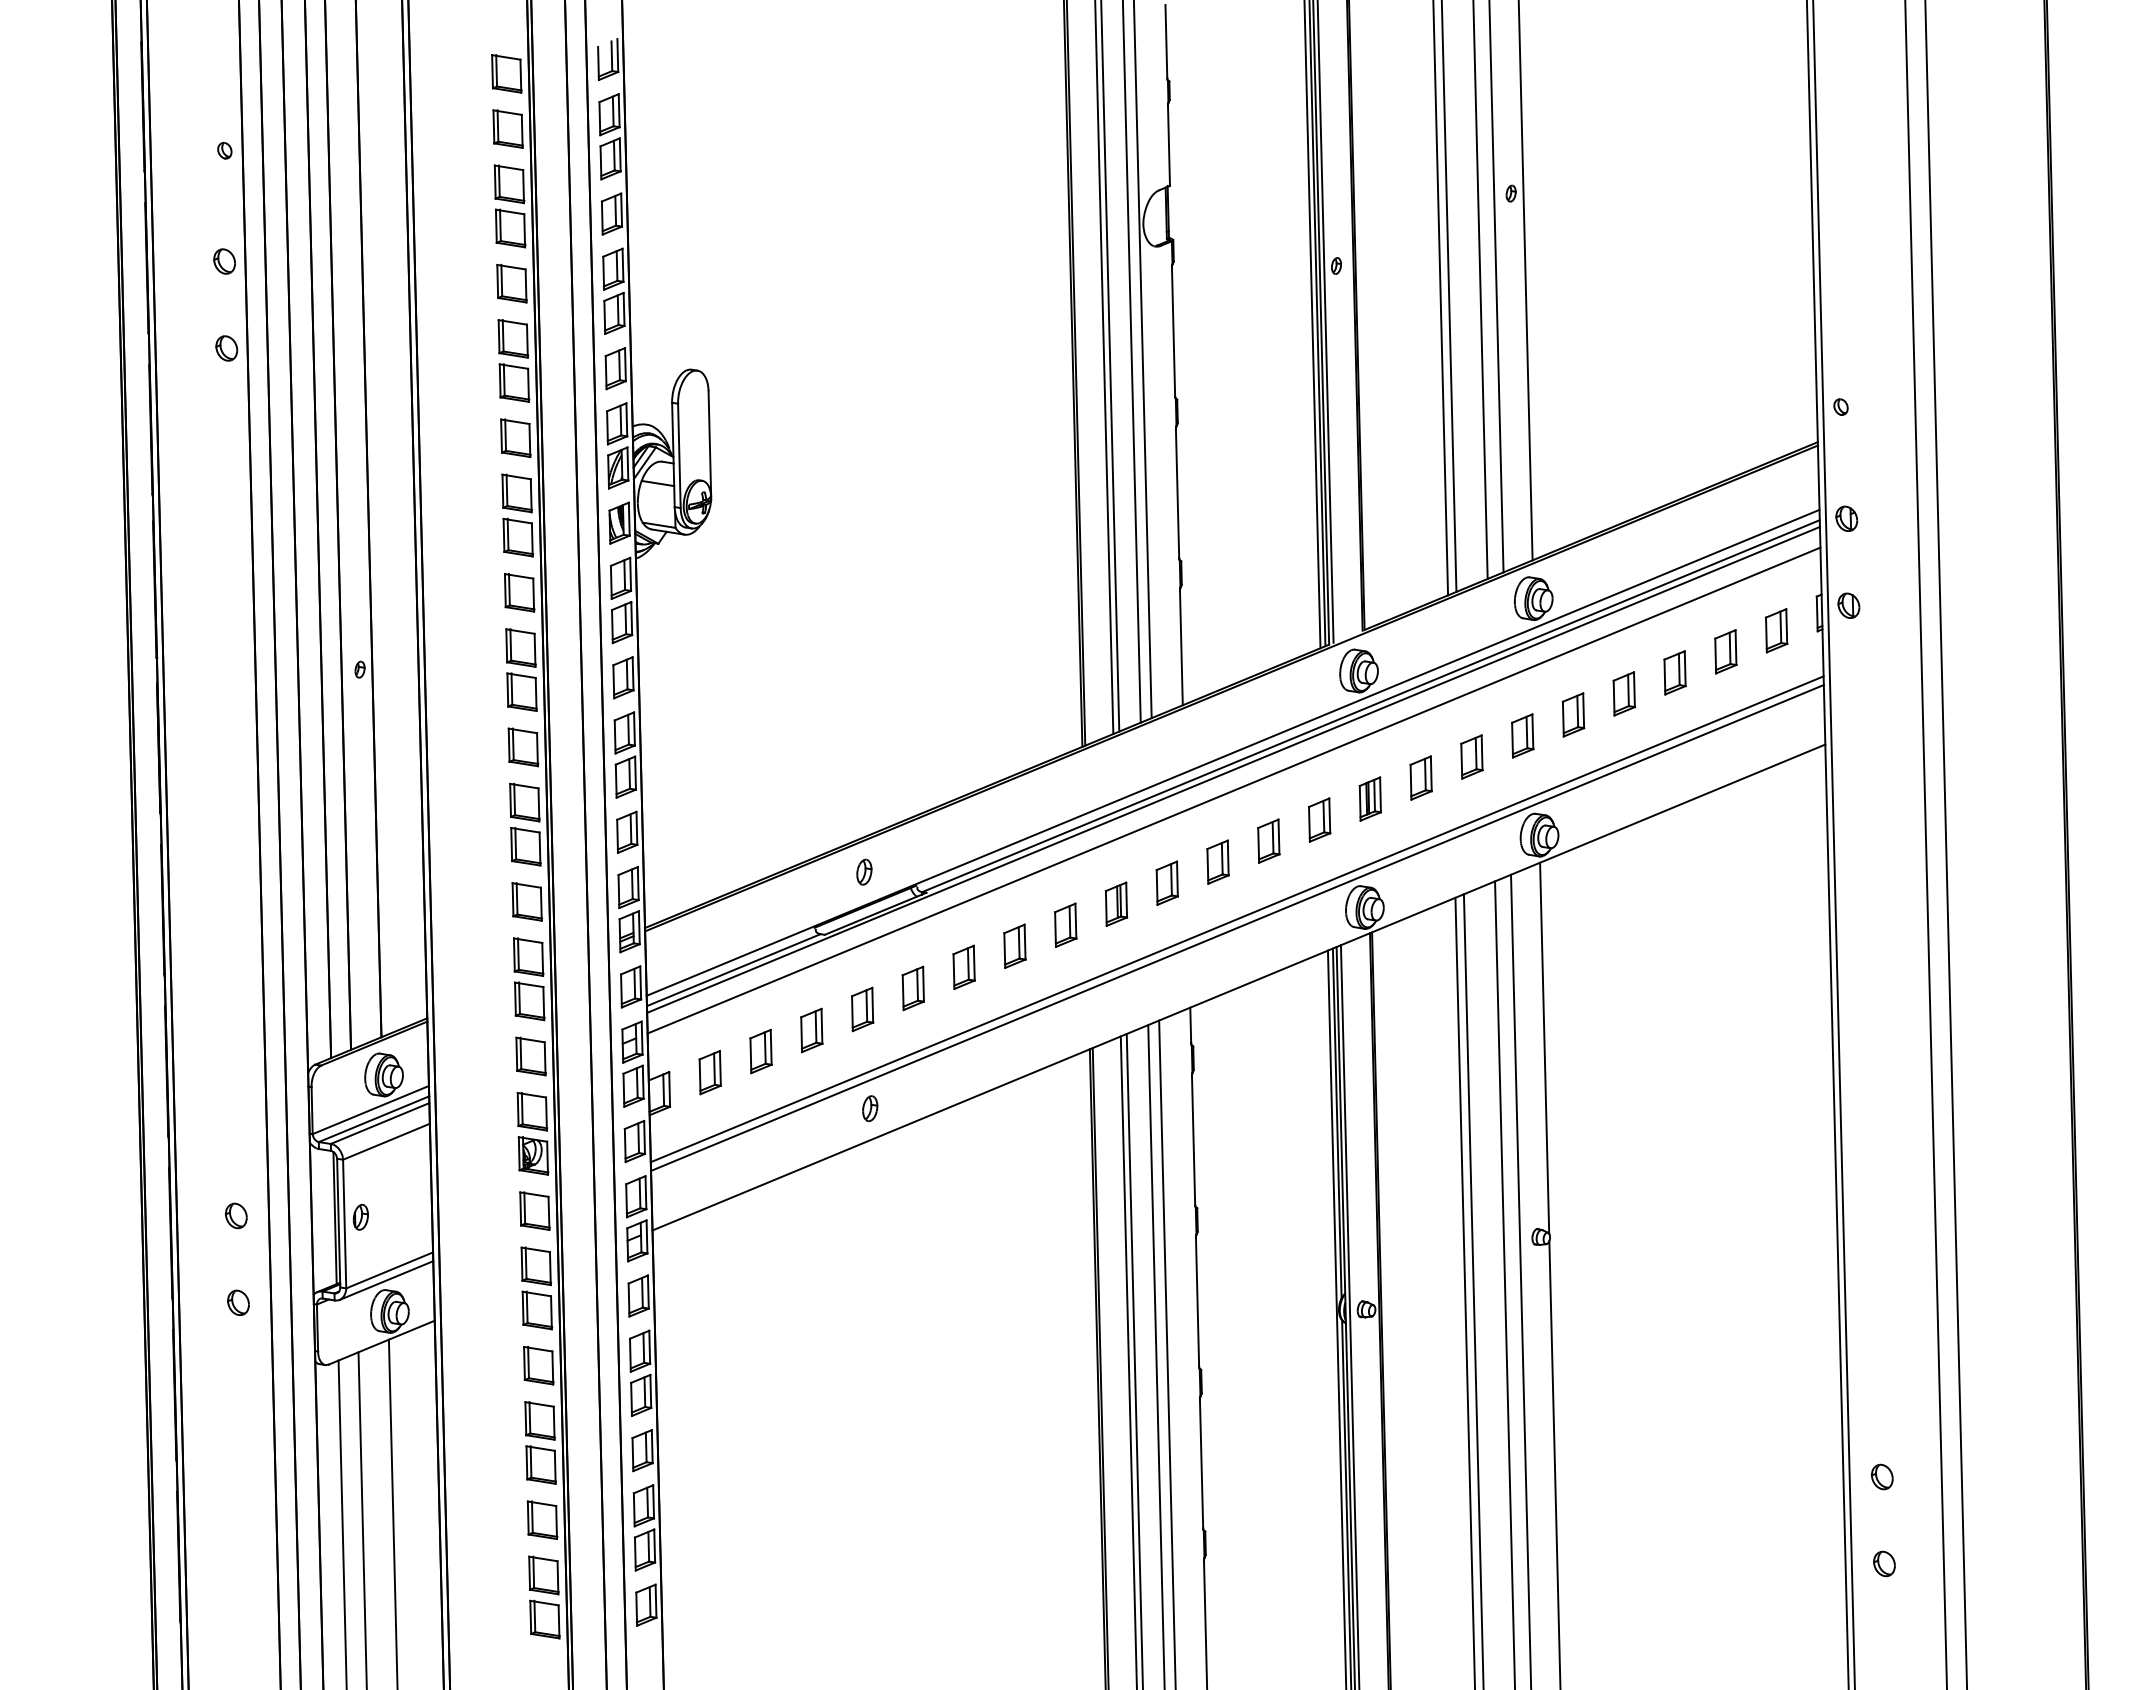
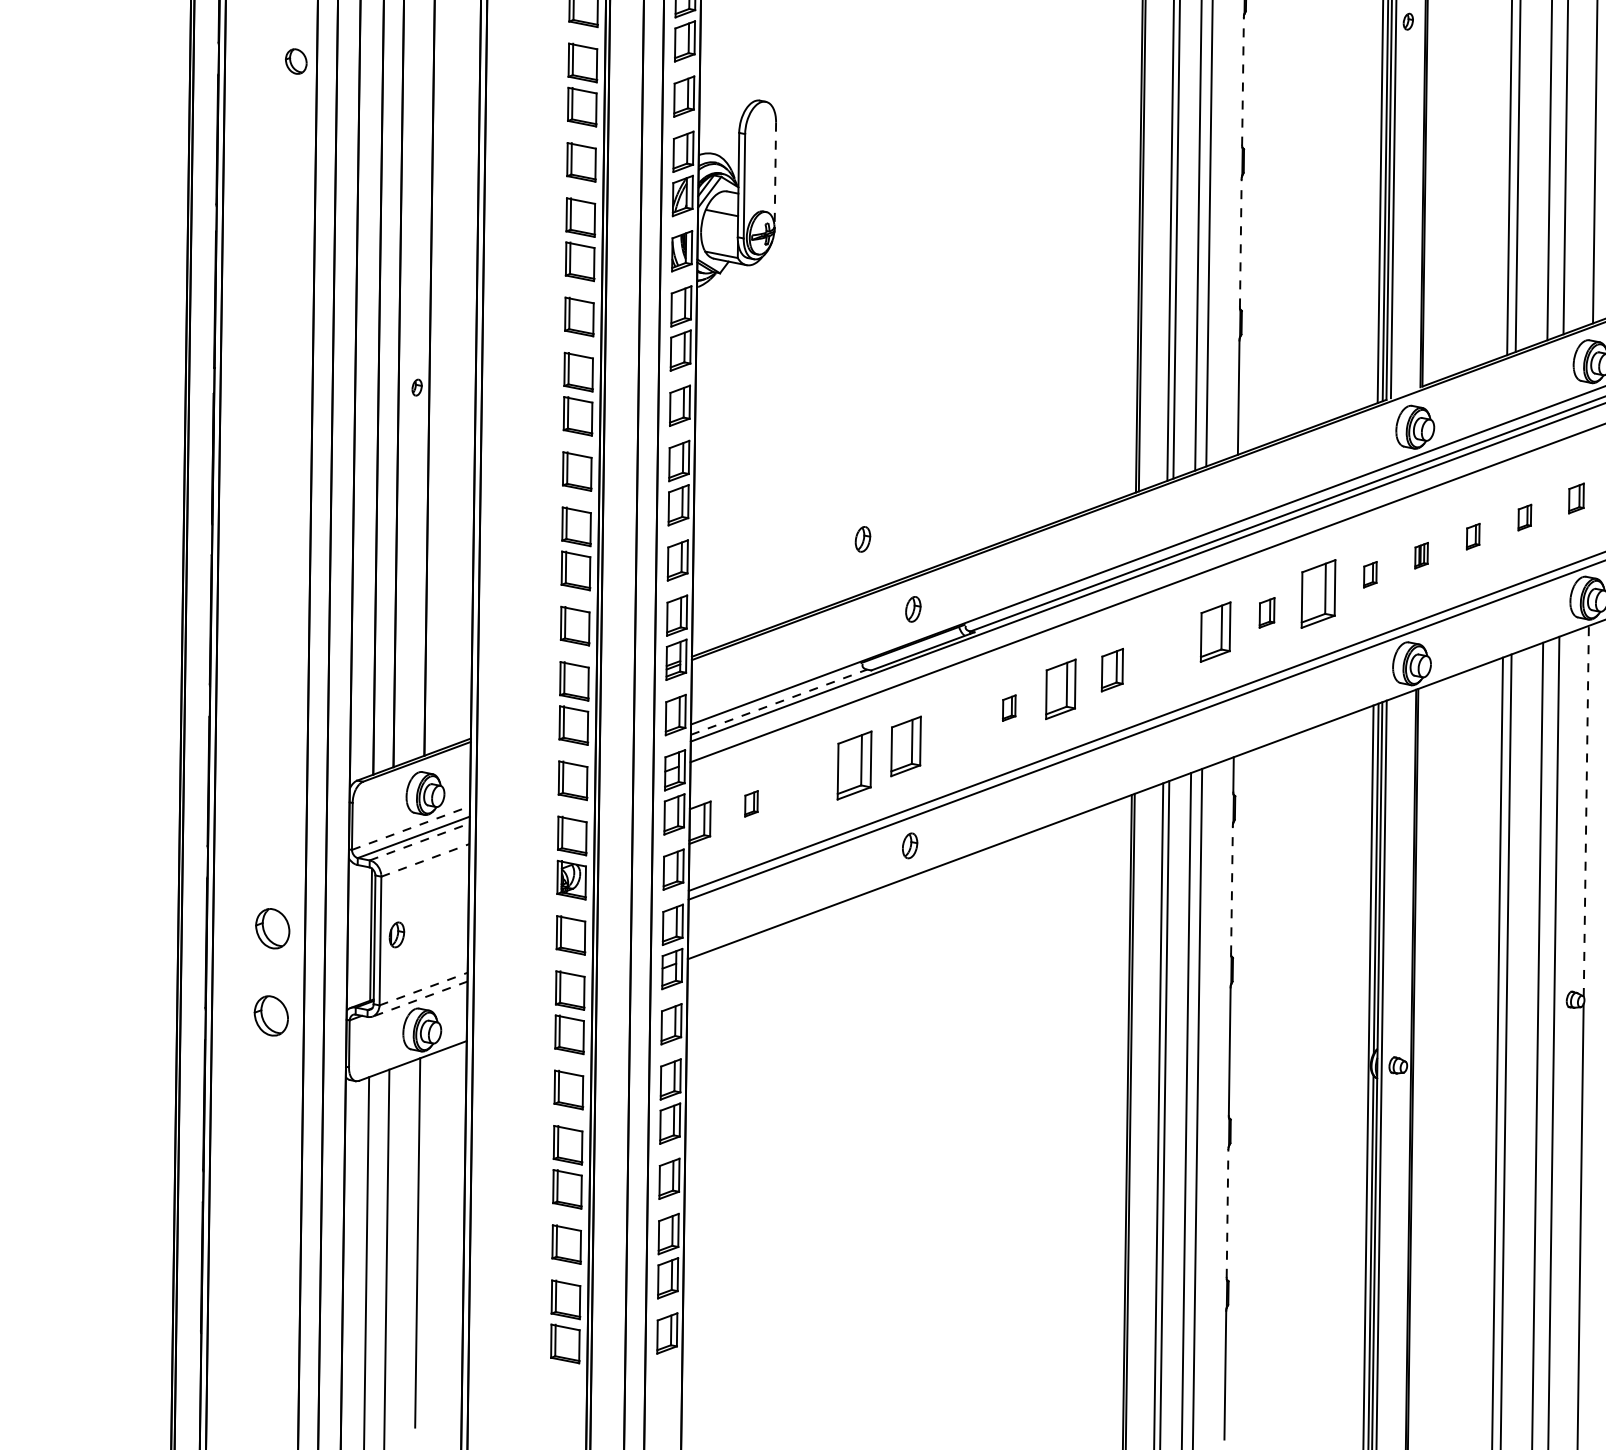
line: (1173, 331) -> (1242, 80), solid -> dashed
line: (709, 443) -> (775, 175), solid -> dashed
line: (1177, 493) -> (1240, 242), solid -> dashed
part: (1522, 735) -> (1576, 498), size x0.7
part: (1471, 756) -> (1524, 517), size x0.6
part: (1420, 777) -> (1472, 536), size x0.6
part: (1369, 798) -> (1420, 555), size x0.6
part: (811, 803) -> (863, 538), added
part: (1319, 819) -> (1370, 574), size x0.6
part: (1268, 840) -> (1318, 593), size x1.6
part: (1217, 861) -> (1266, 612), size x0.7
part: (1166, 882) -> (1214, 631), size x1.4
part: (1116, 903) -> (1164, 650), removed
part: (1014, 945) -> (1060, 688), size x1.4
part: (963, 966) -> (1008, 707), size x0.6
line: (733, 970) -> (778, 702), solid -> dashed
part: (912, 988) -> (956, 727), removed
part: (862, 1009) -> (906, 746), size x1.4
part: (811, 1030) -> (854, 765), size x1.6
line: (1544, 1048) -> (1586, 811), solid -> dashed
part: (760, 1051) -> (802, 784), removed
part: (709, 1072) -> (750, 803), size x0.6
line: (370, 1110) -> (410, 828), solid -> dashed
line: (380, 1123) -> (420, 841), solid -> dashed
line: (1193, 1139) -> (1231, 889), solid -> dashed
line: (386, 1141) -> (425, 860), solid -> dashed
part: (235, 1215) -> (271, 928), size x1.6
line: (389, 1270) -> (423, 989), solid -> dashed
line: (386, 1280) -> (420, 999), solid -> dashed
part: (238, 1302) -> (271, 1015), size x1.6
line: (1201, 1463) -> (1227, 1213), solid -> dashed

